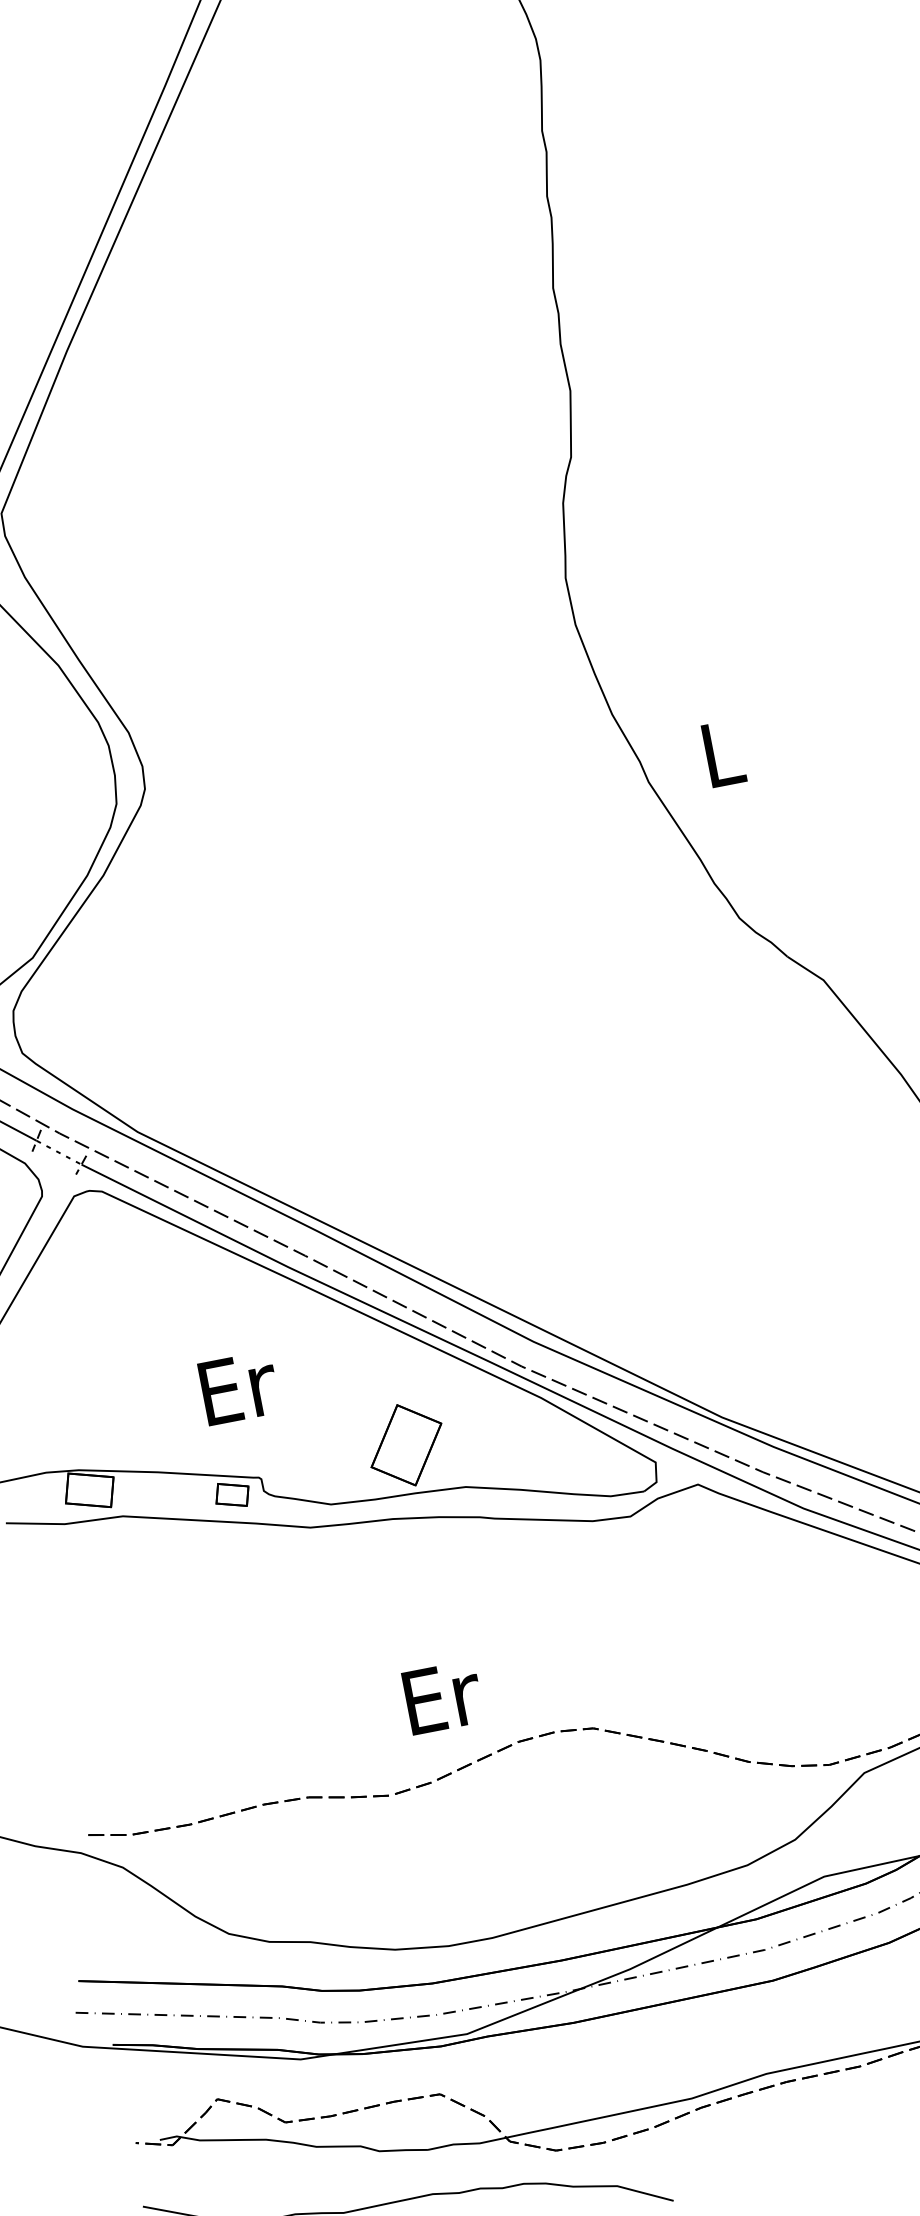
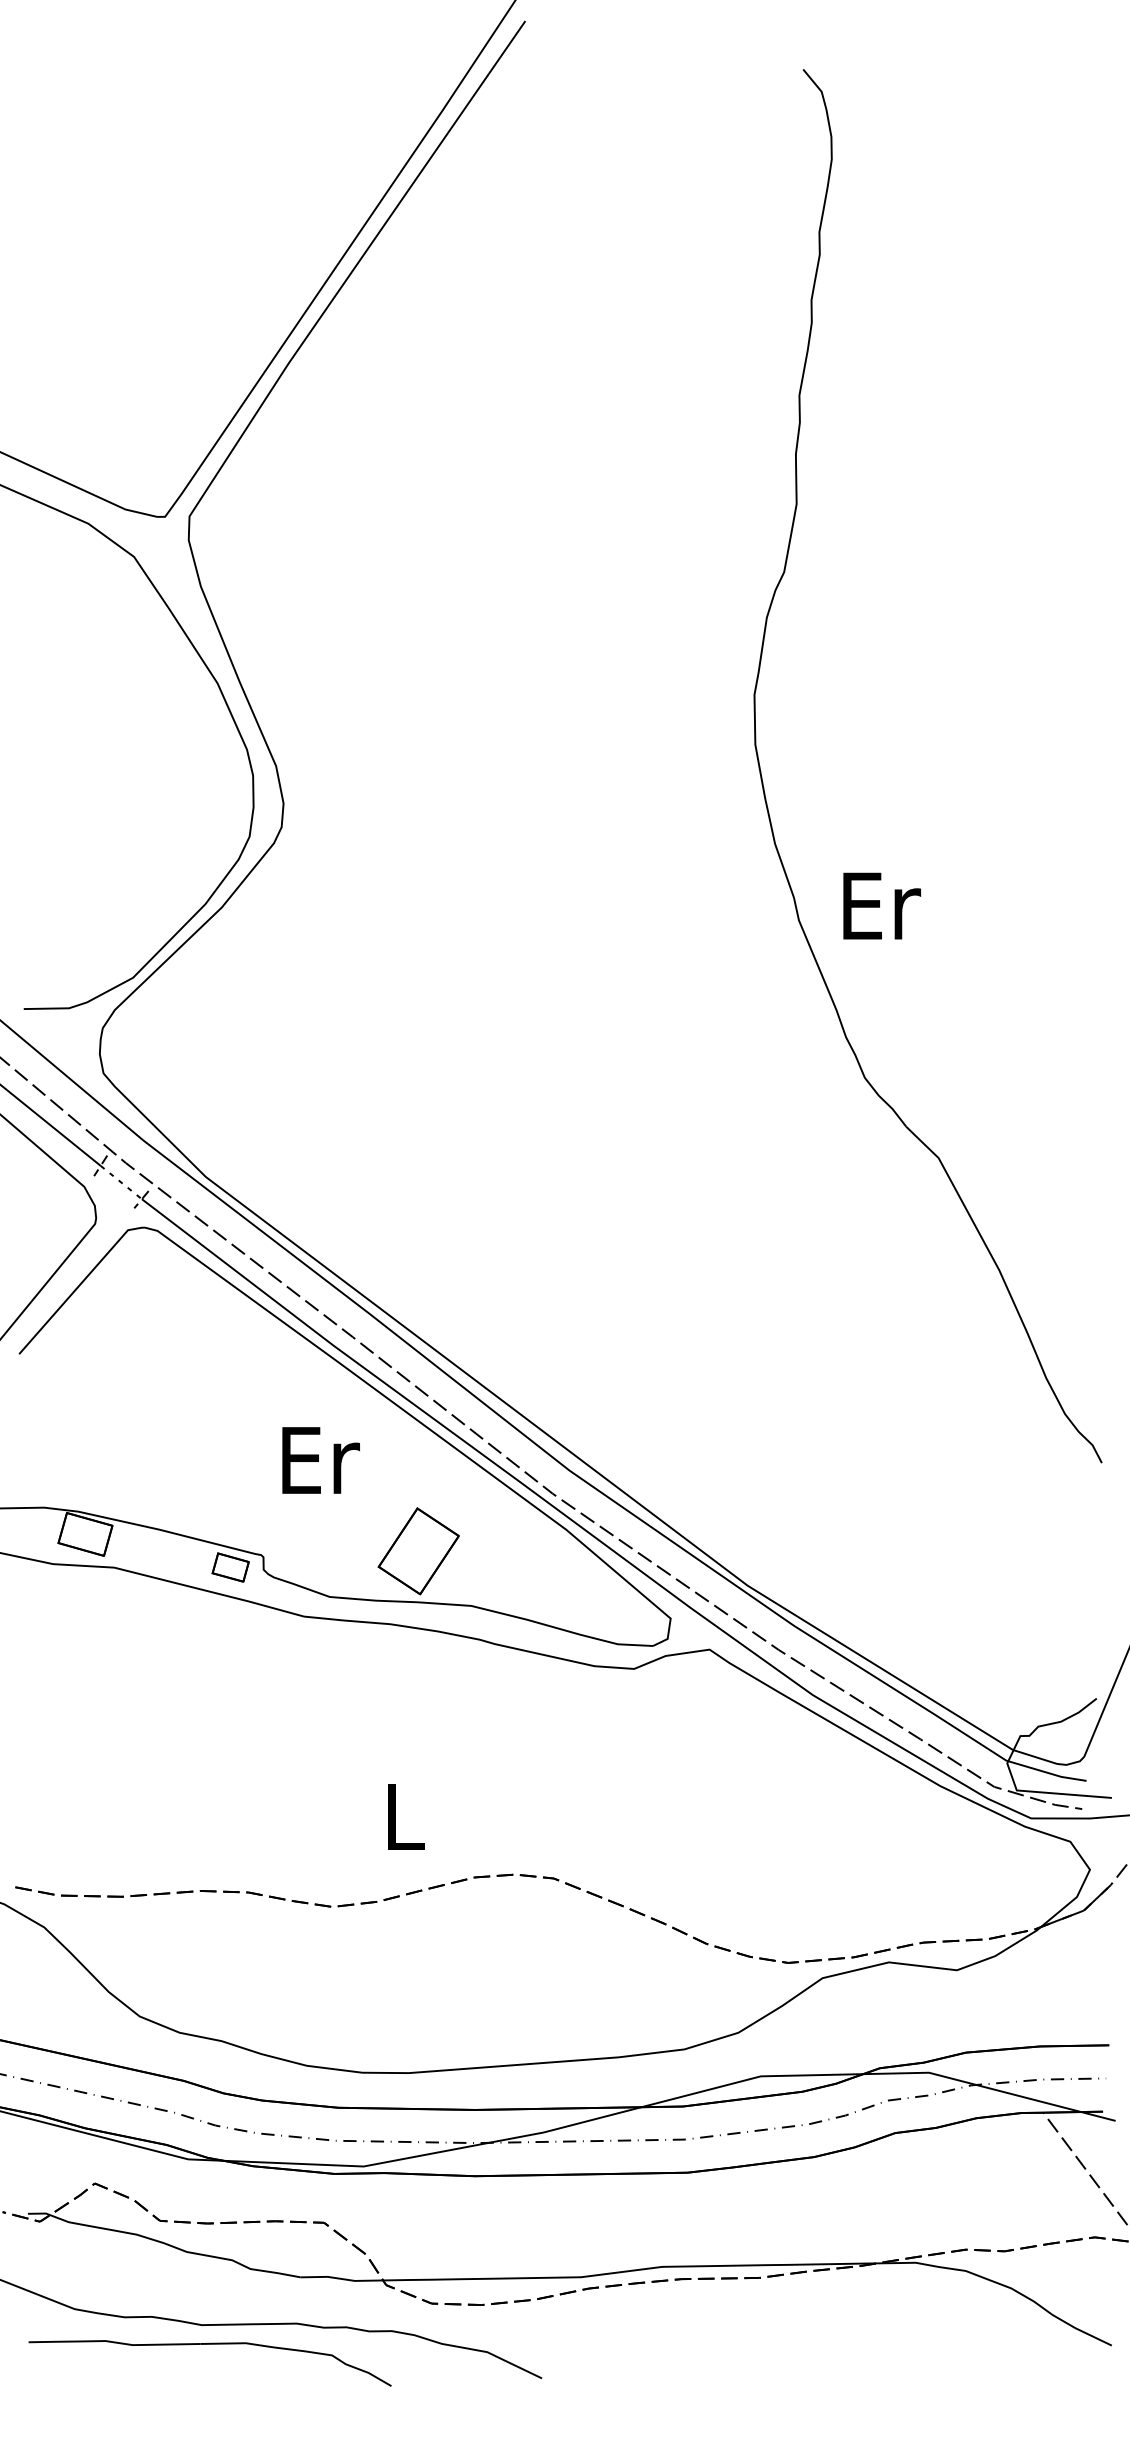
text: (724, 752) -> (882, 905), L -> Er
text: (238, 1388) -> (320, 1460), moved
text: (443, 1696) -> (406, 1816), Er -> L

